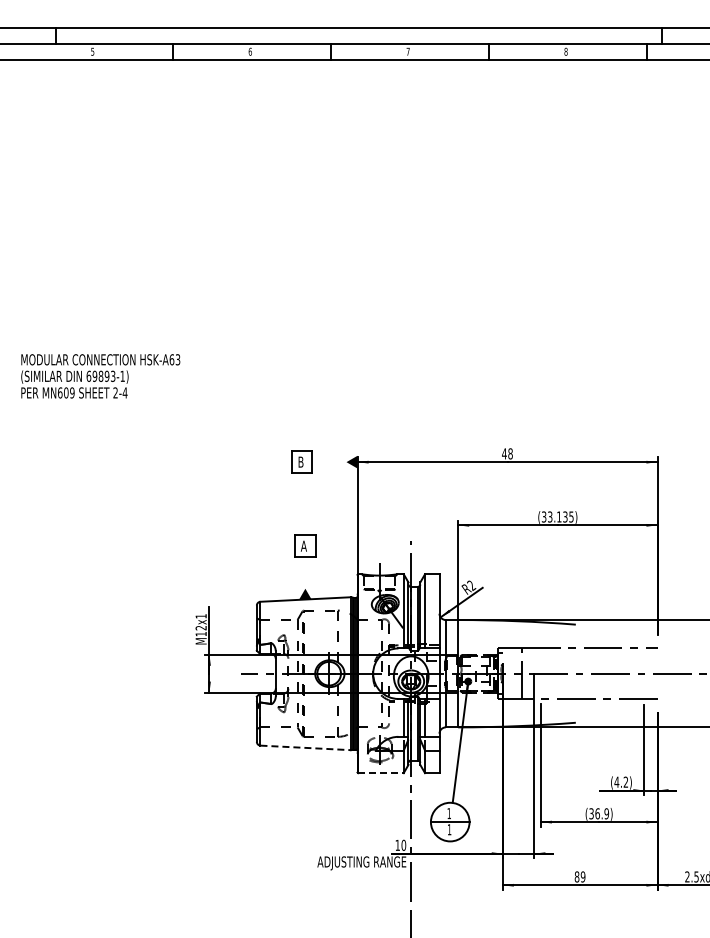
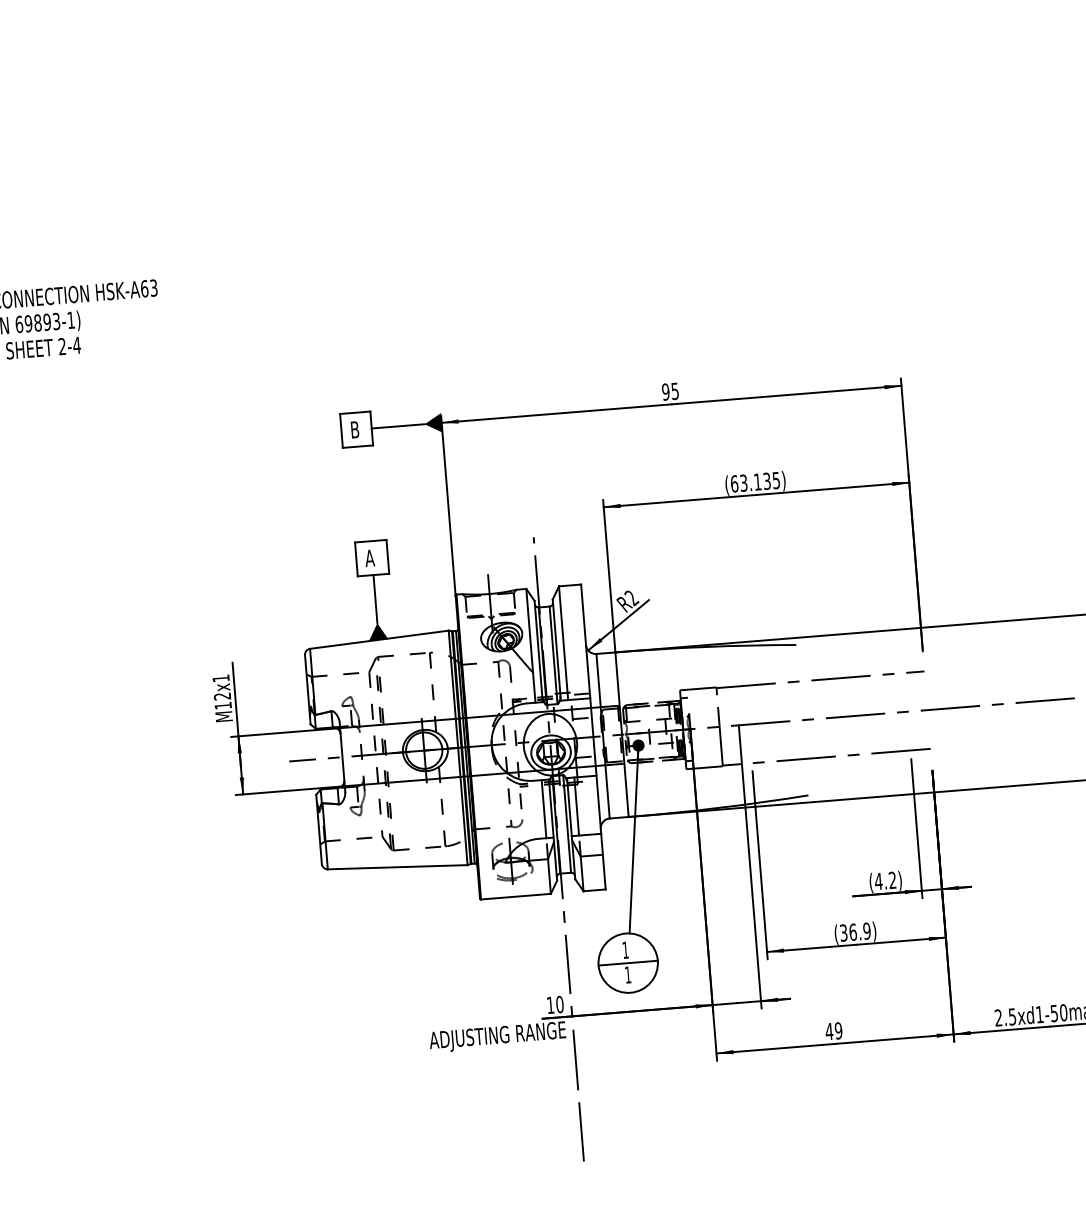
text: (507, 453) -> (670, 391), 48 -> 95
line: (328, 462) -> (397, 426), added
text: (543, 516) -> (733, 483), (33.135) -> (63.135)
line: (305, 572) -> (375, 598), added
line: (306, 747) -> (398, 866), dashed -> solid
line: (380, 773) -> (515, 897), dashed -> solid
text: (576, 876) -> (828, 1030), 89 -> 49

